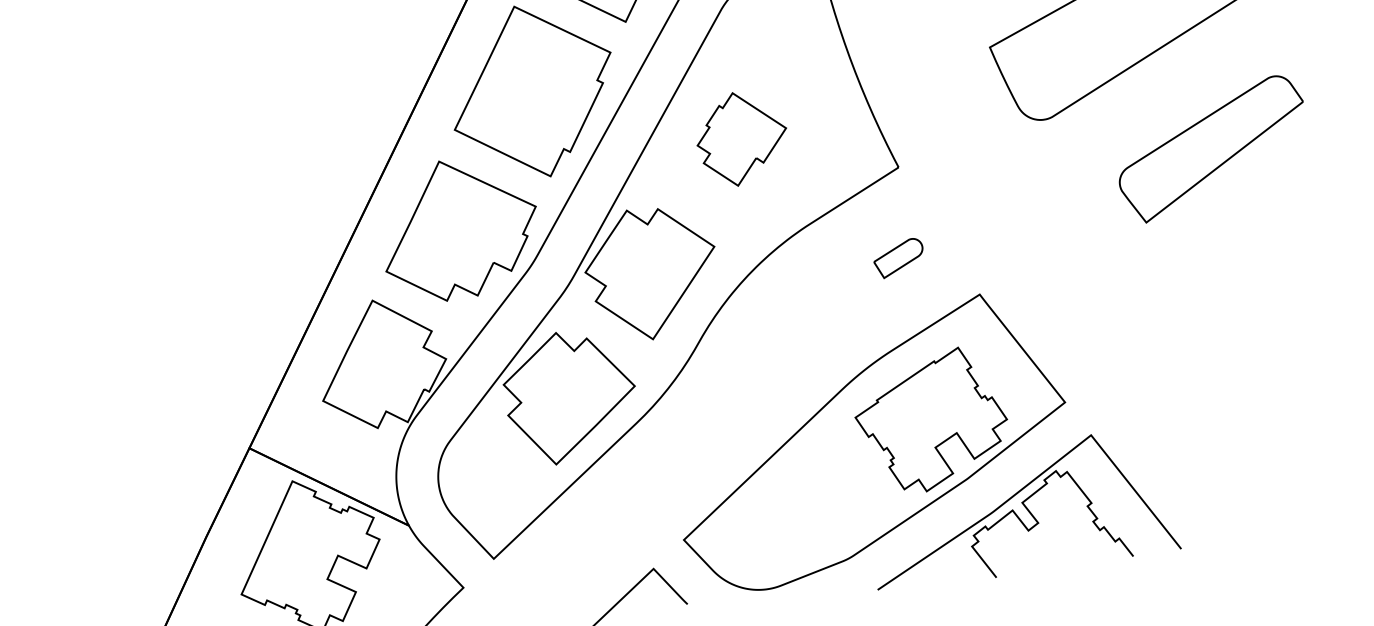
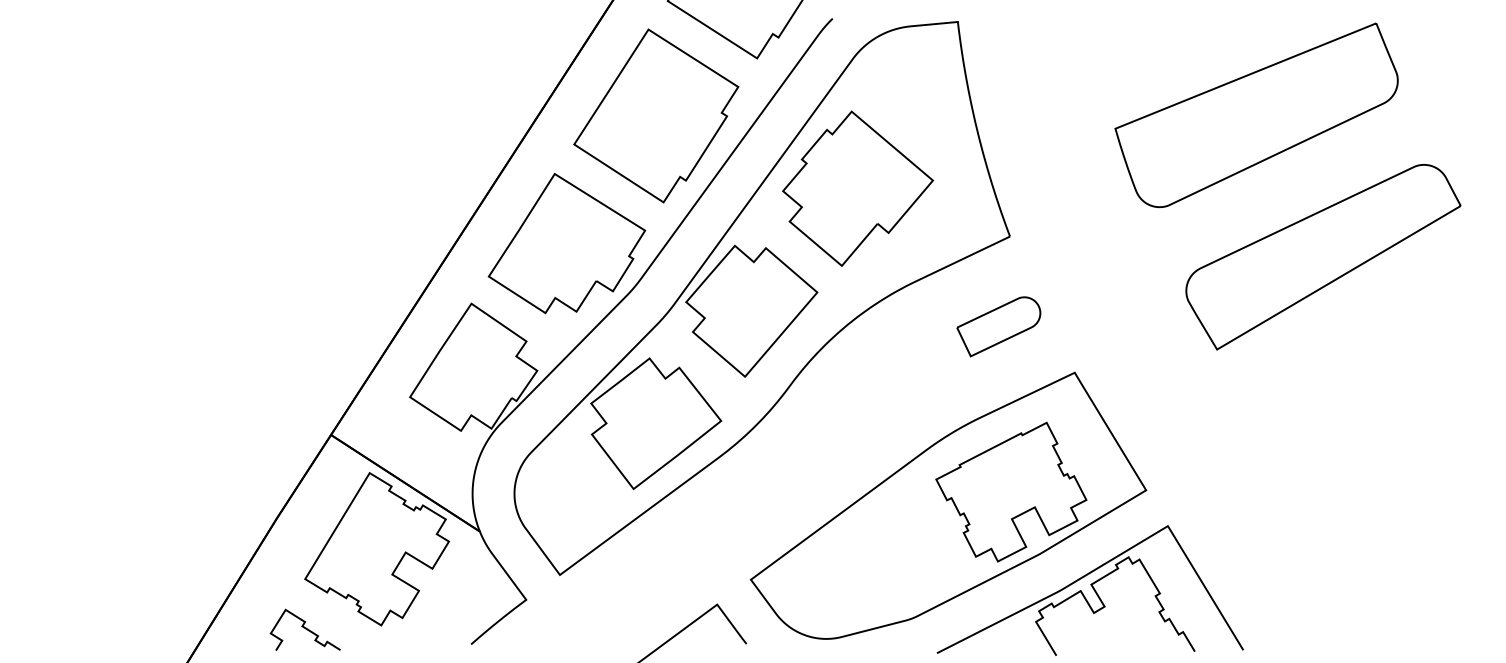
part: (742, 138) -> (858, 188), size x1.67
part: (1212, 149) -> (1323, 257), size x1.43
part: (898, 258) -> (998, 326), size x1.67

